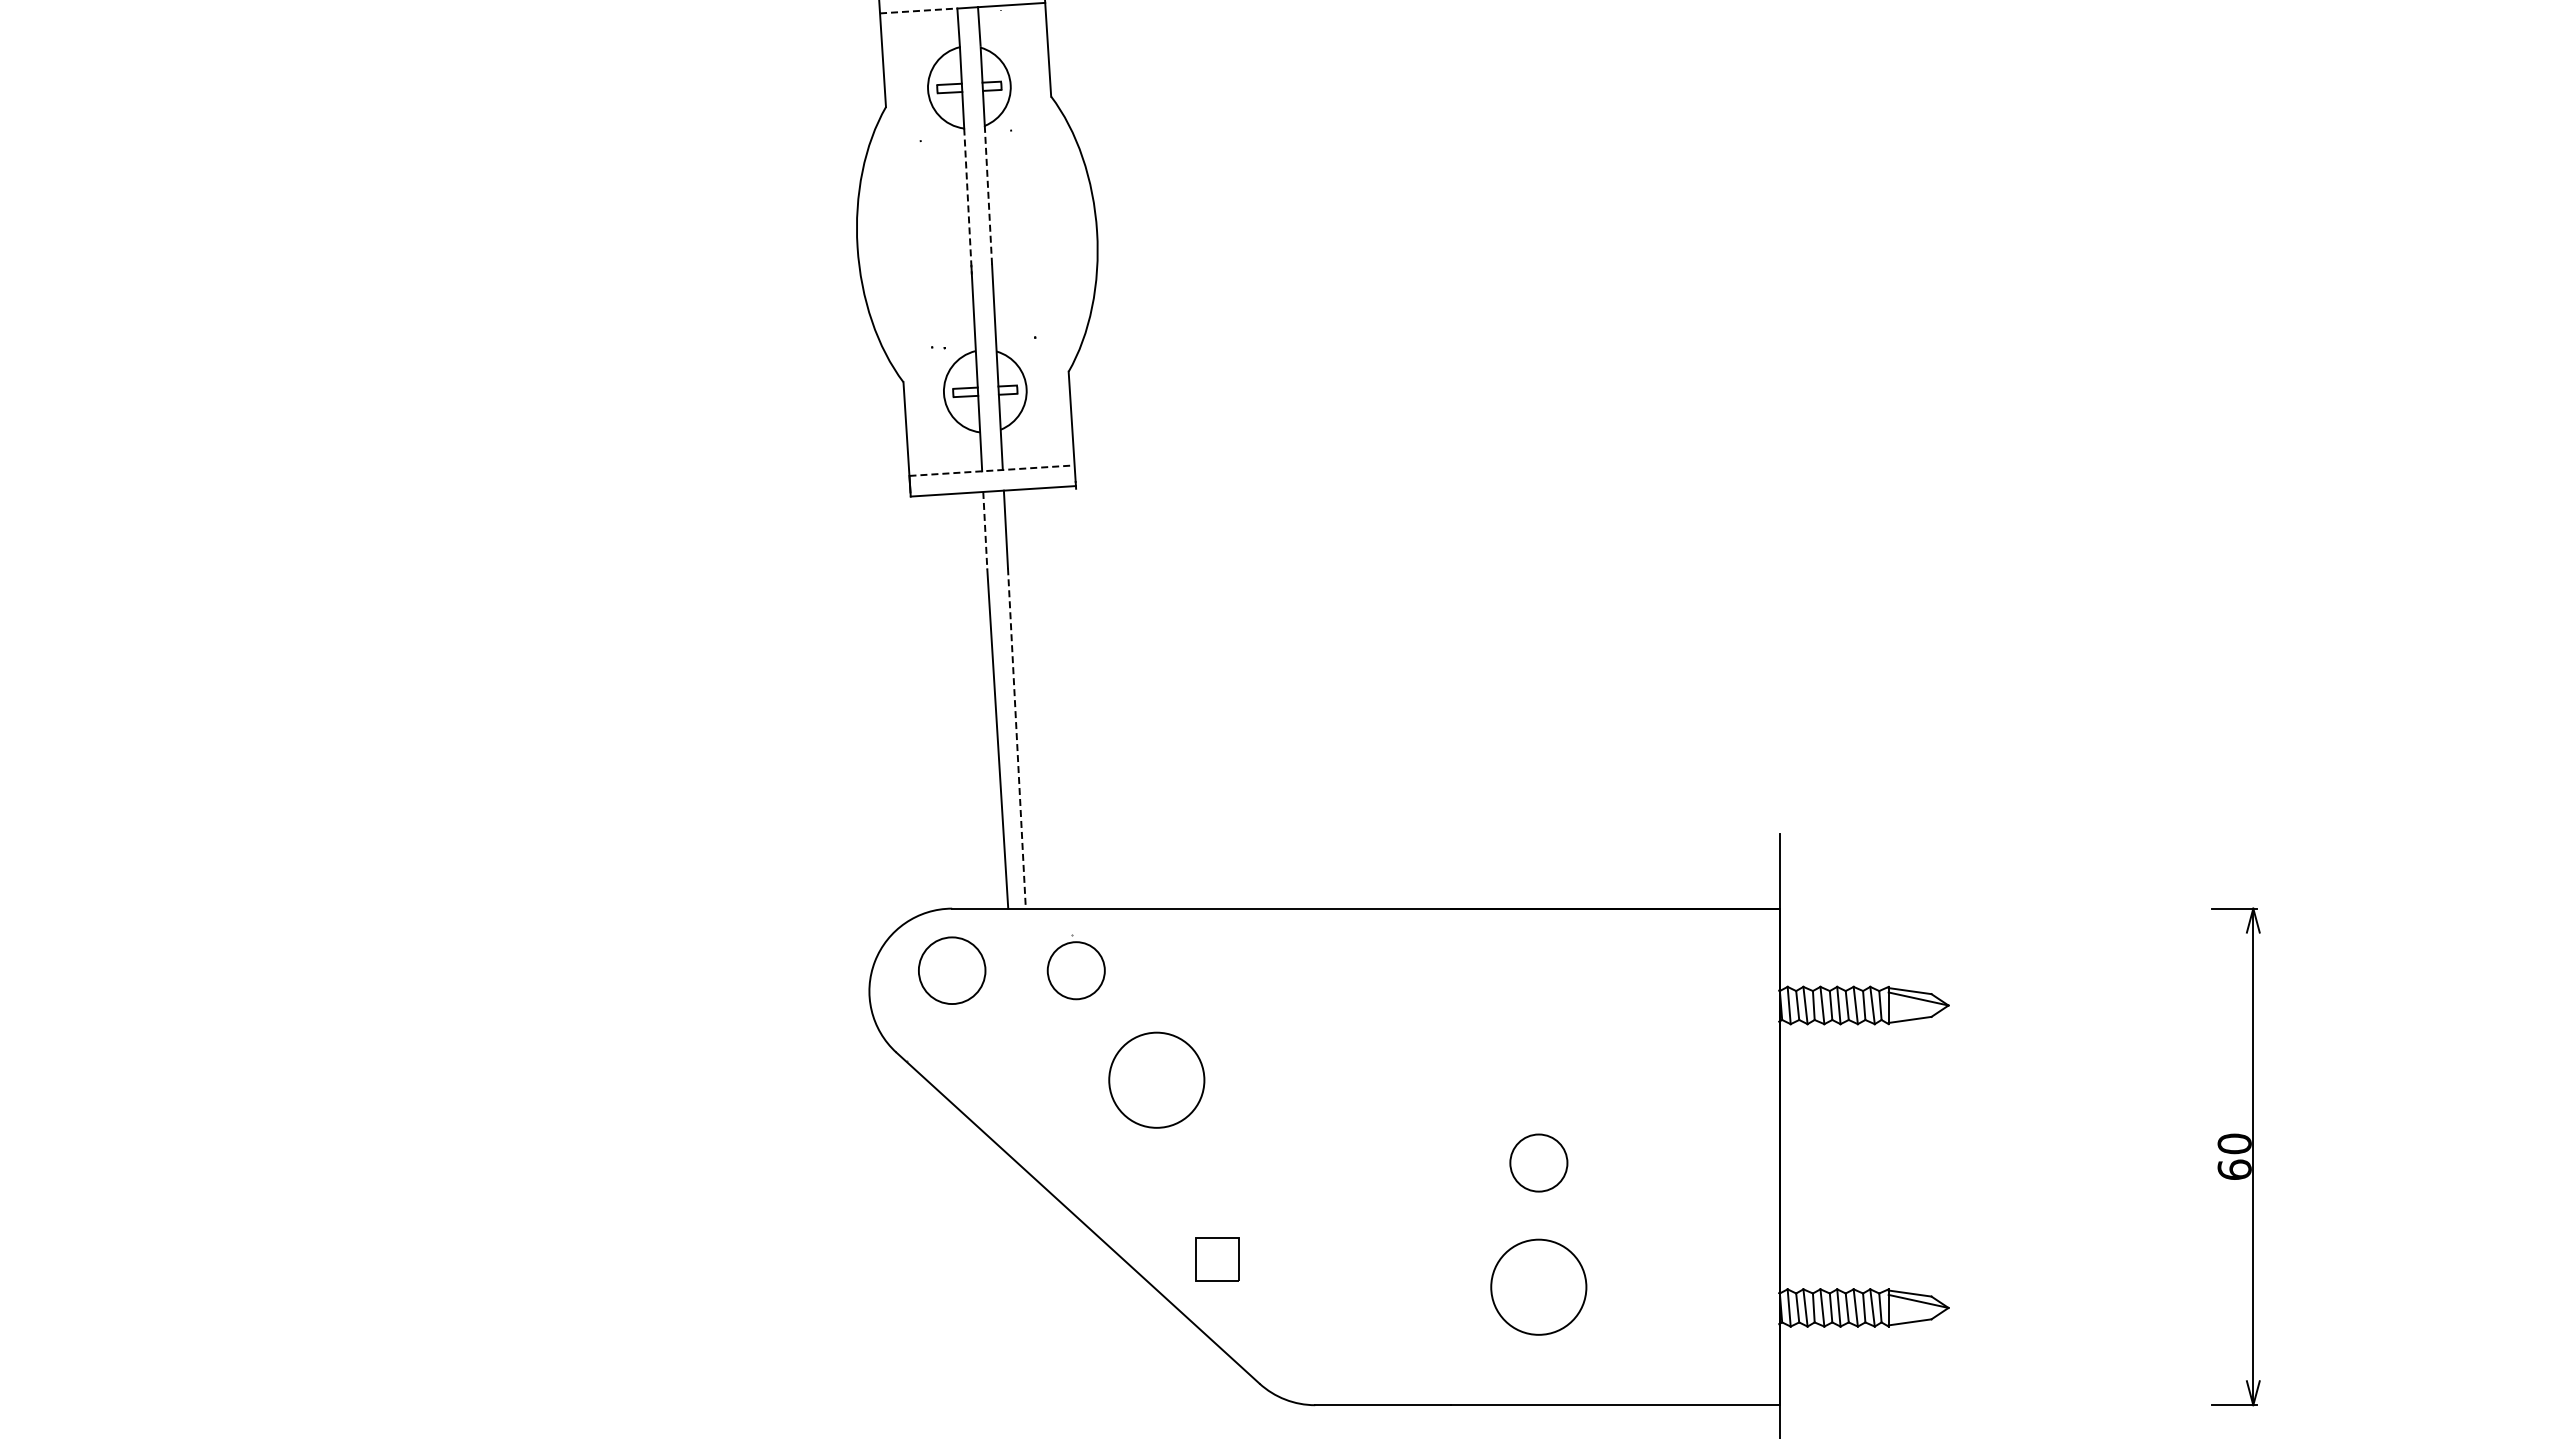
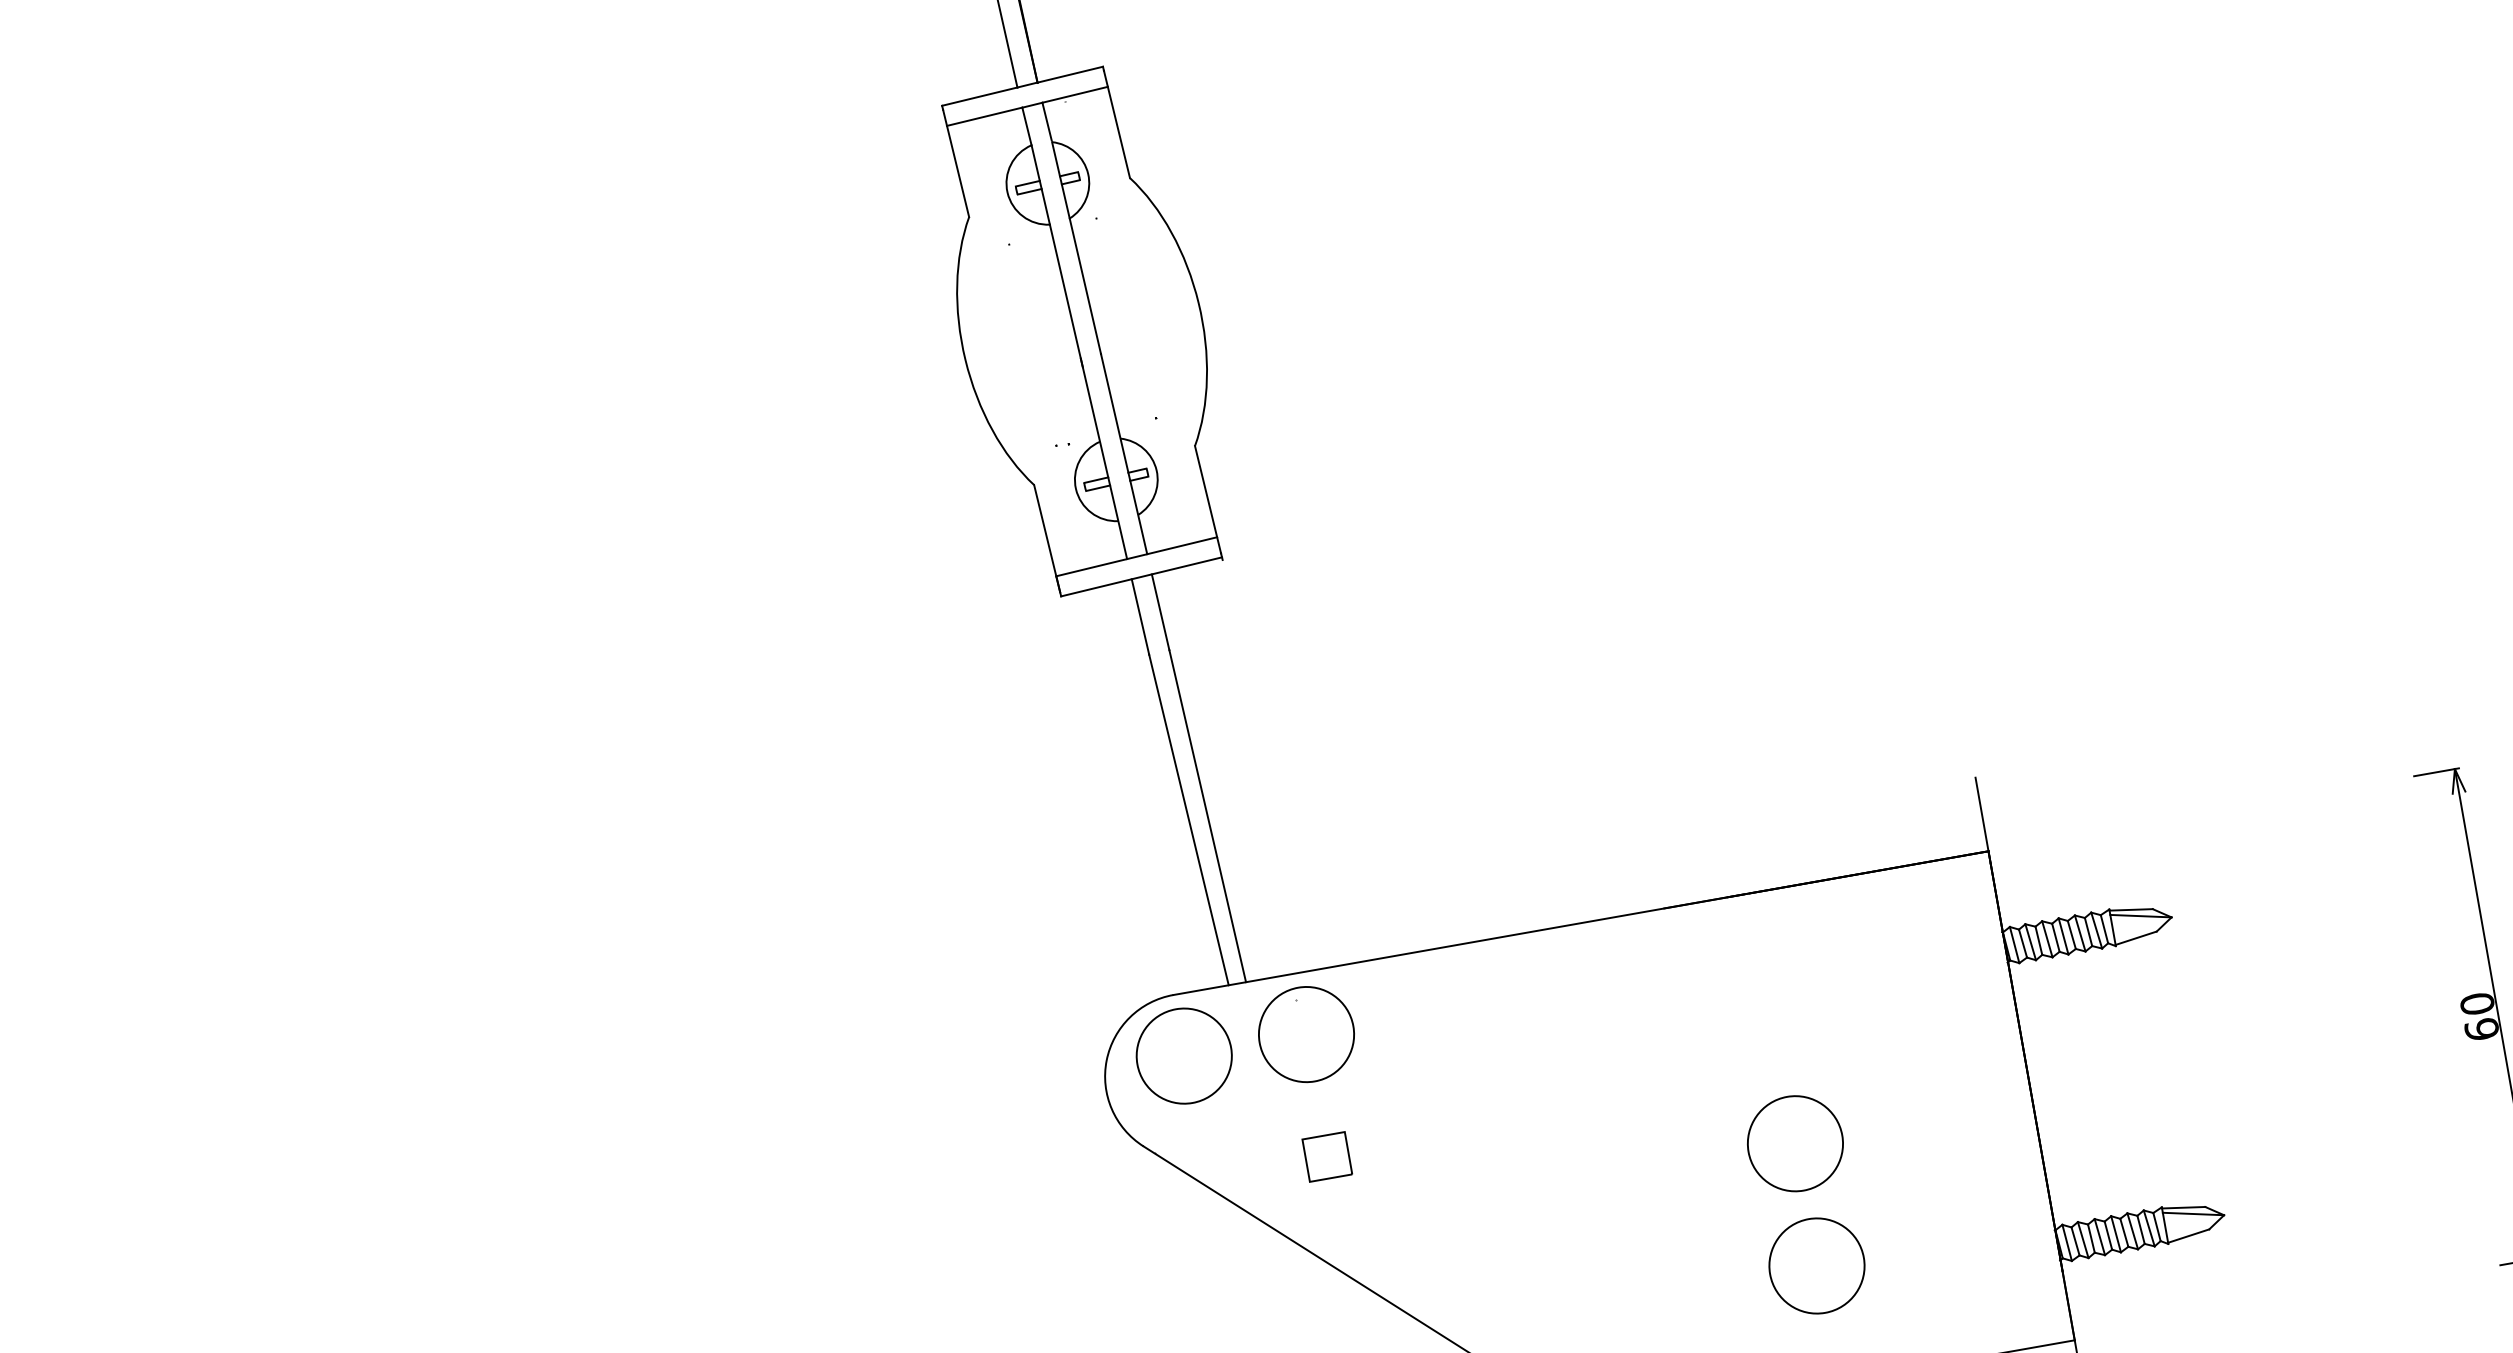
line: (918, 10) -> (984, 116), dashed -> solid
line: (988, 195) -> (1085, 286), dashed -> solid
line: (968, 202) -> (1066, 296), dashed -> solid
line: (992, 470) -> (1137, 556), dashed -> solid
line: (985, 530) -> (1140, 616), dashed -> solid
line: (1016, 738) -> (1207, 816), dashed -> solid
circle: (951, 970) -> (1183, 1056), size x1.43
circle: (1075, 970) -> (1305, 1034), size x1.67
circle: (1156, 1079) -> (1404, 1127), removed
circle: (1538, 1162) -> (1795, 1143), size x1.67
part: (1217, 1259) -> (1327, 1156), moved

